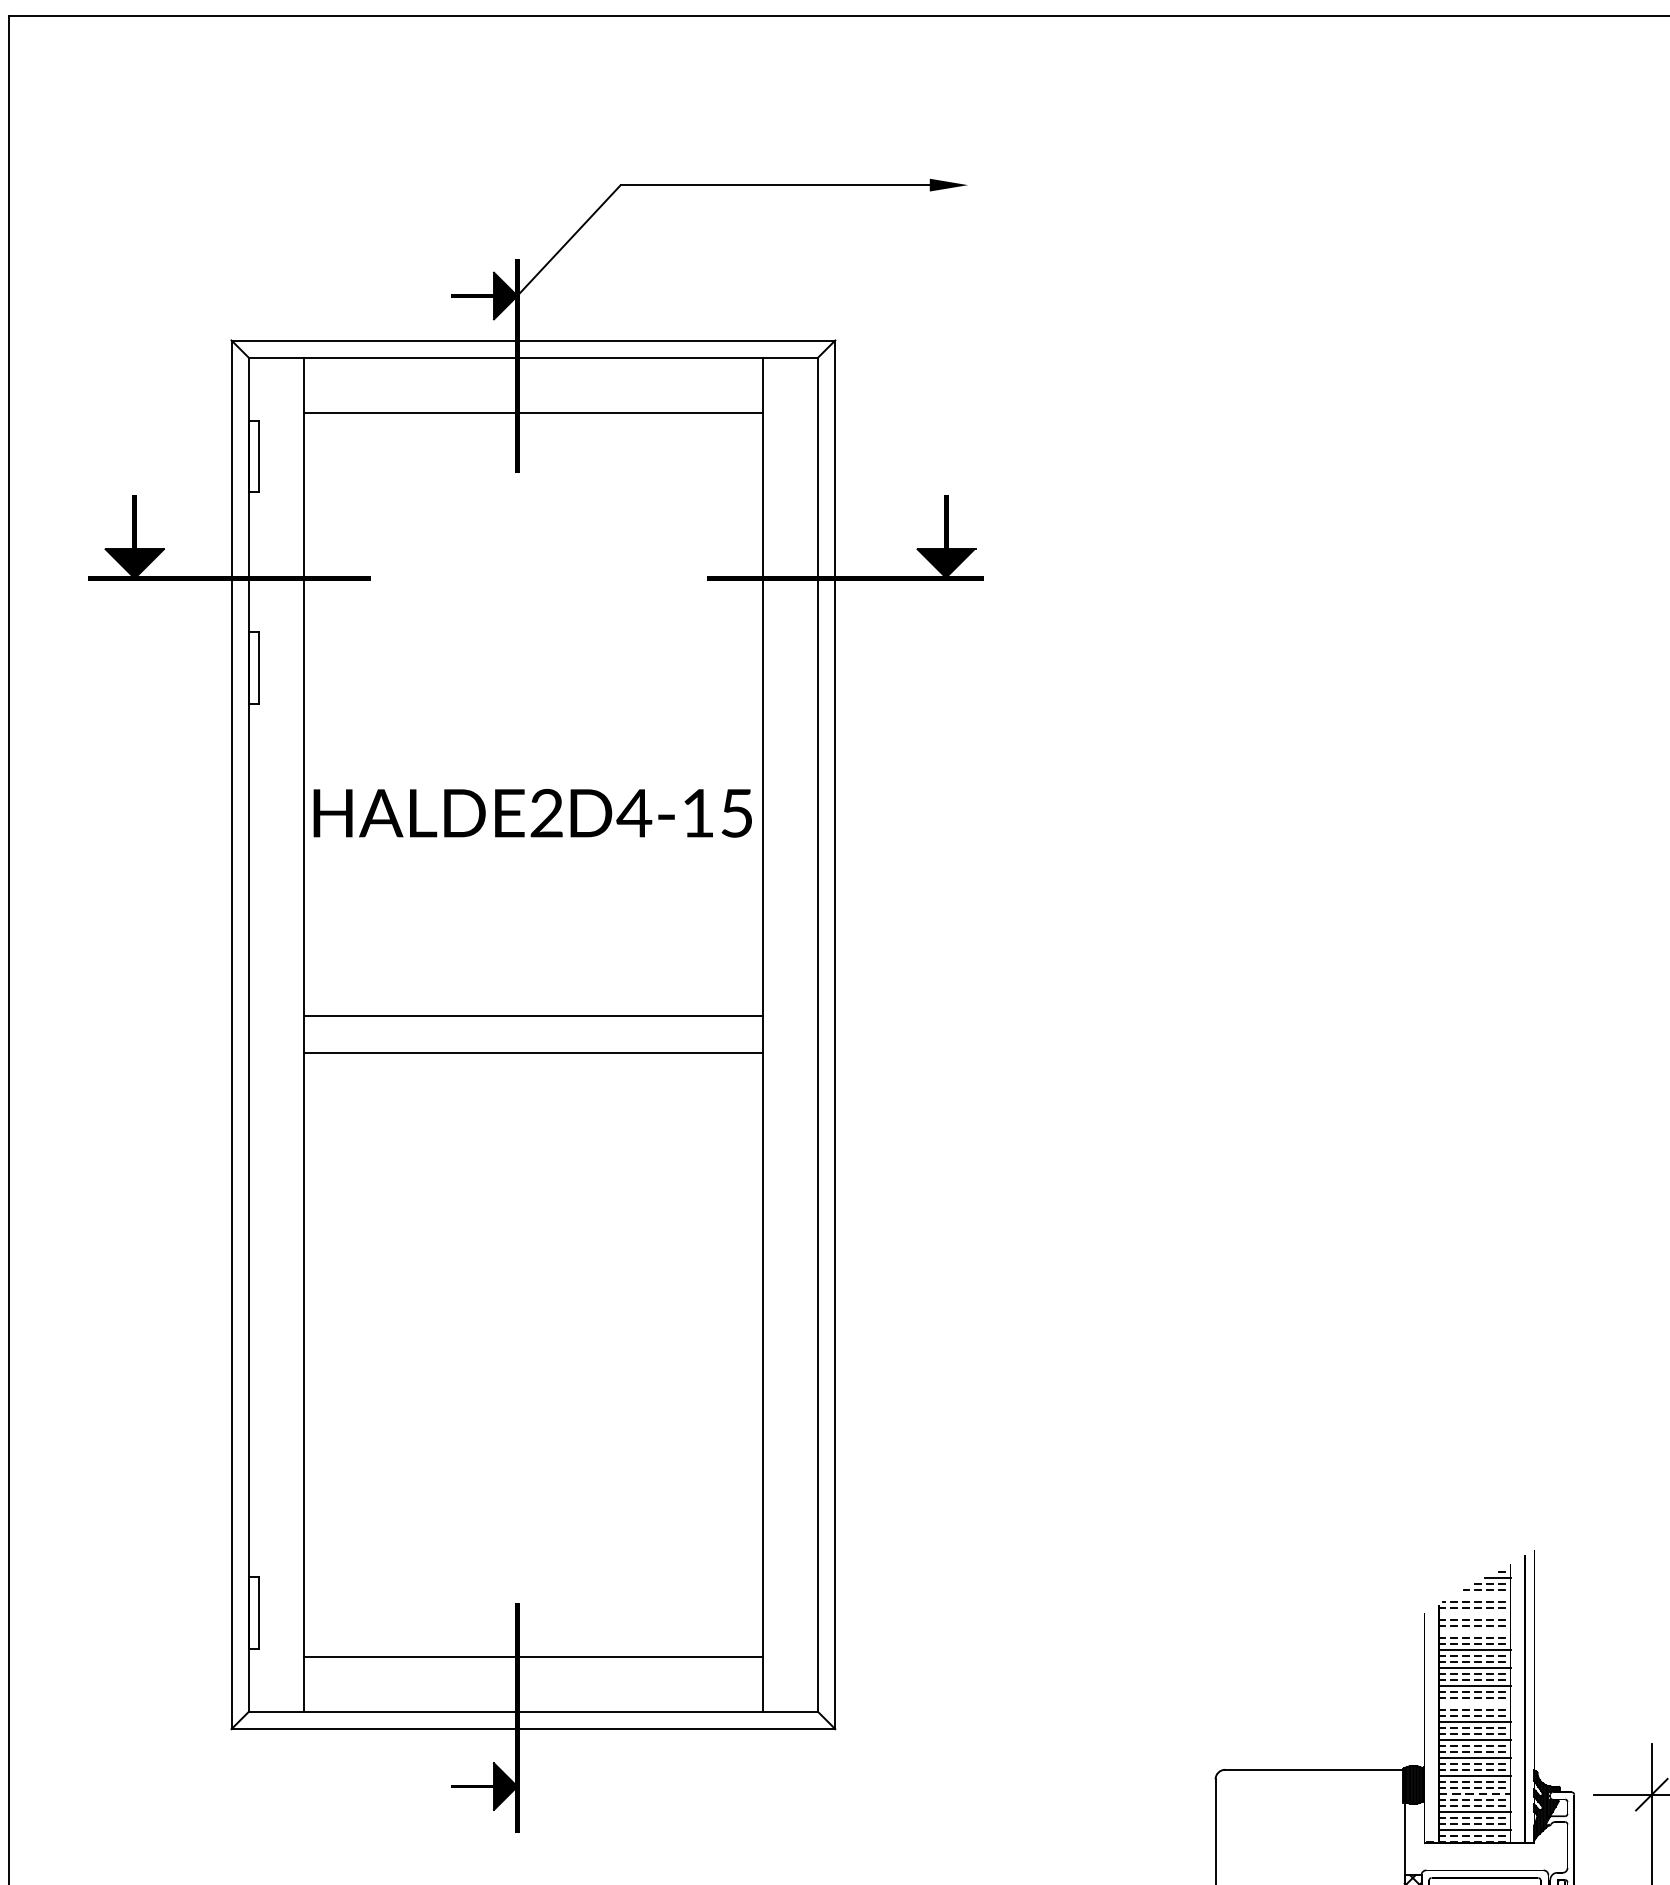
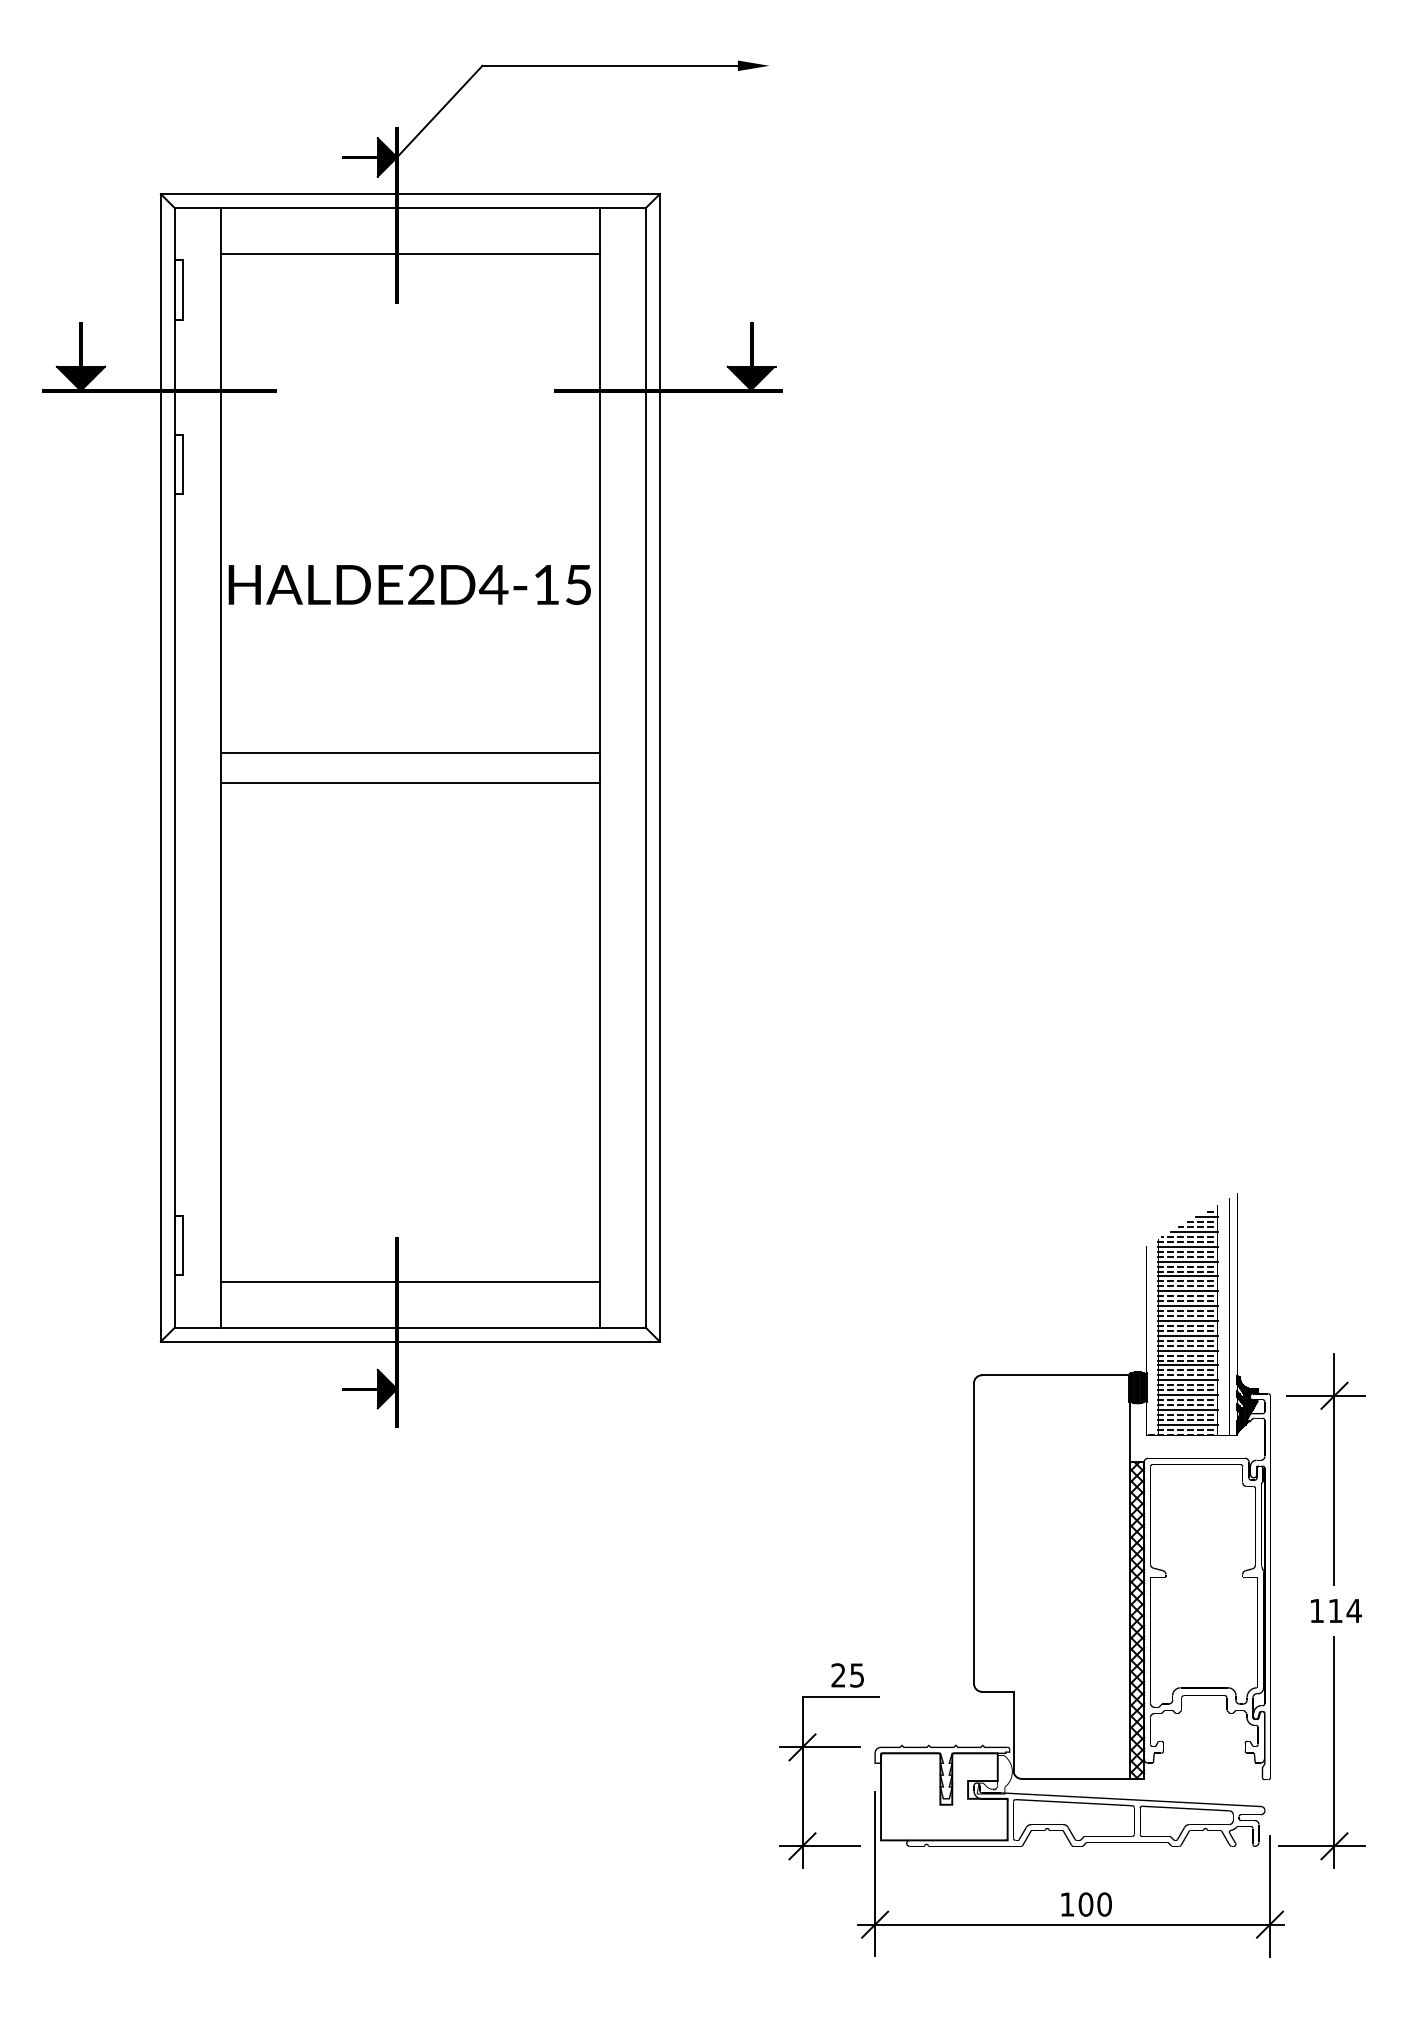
line: (1481, 1595) -> (1193, 1231), added
line: (1473, 1614) -> (1187, 1246), added
line: (1473, 1632) -> (1187, 1261), added
line: (1473, 1703) -> (1187, 1320), added
line: (1475, 1794) -> (1188, 1395), dashed -> solid

